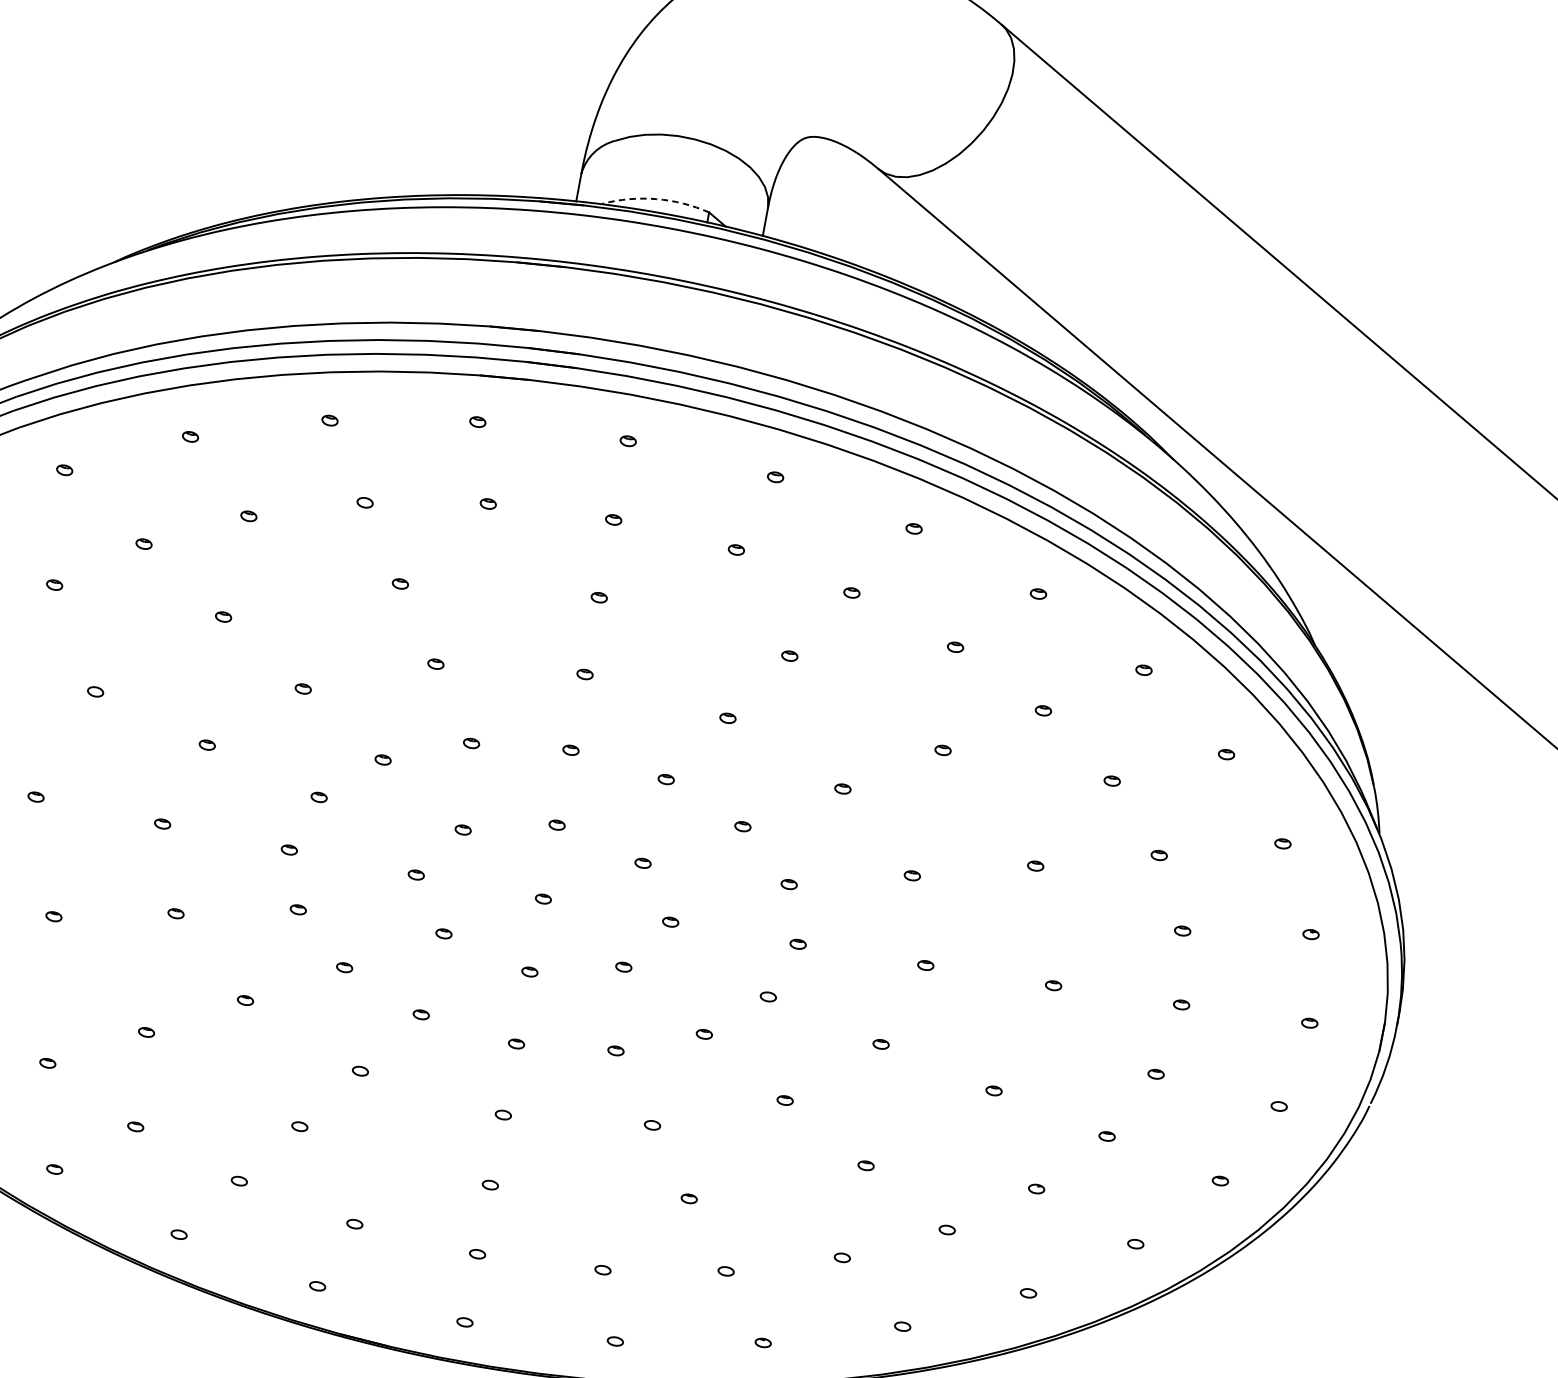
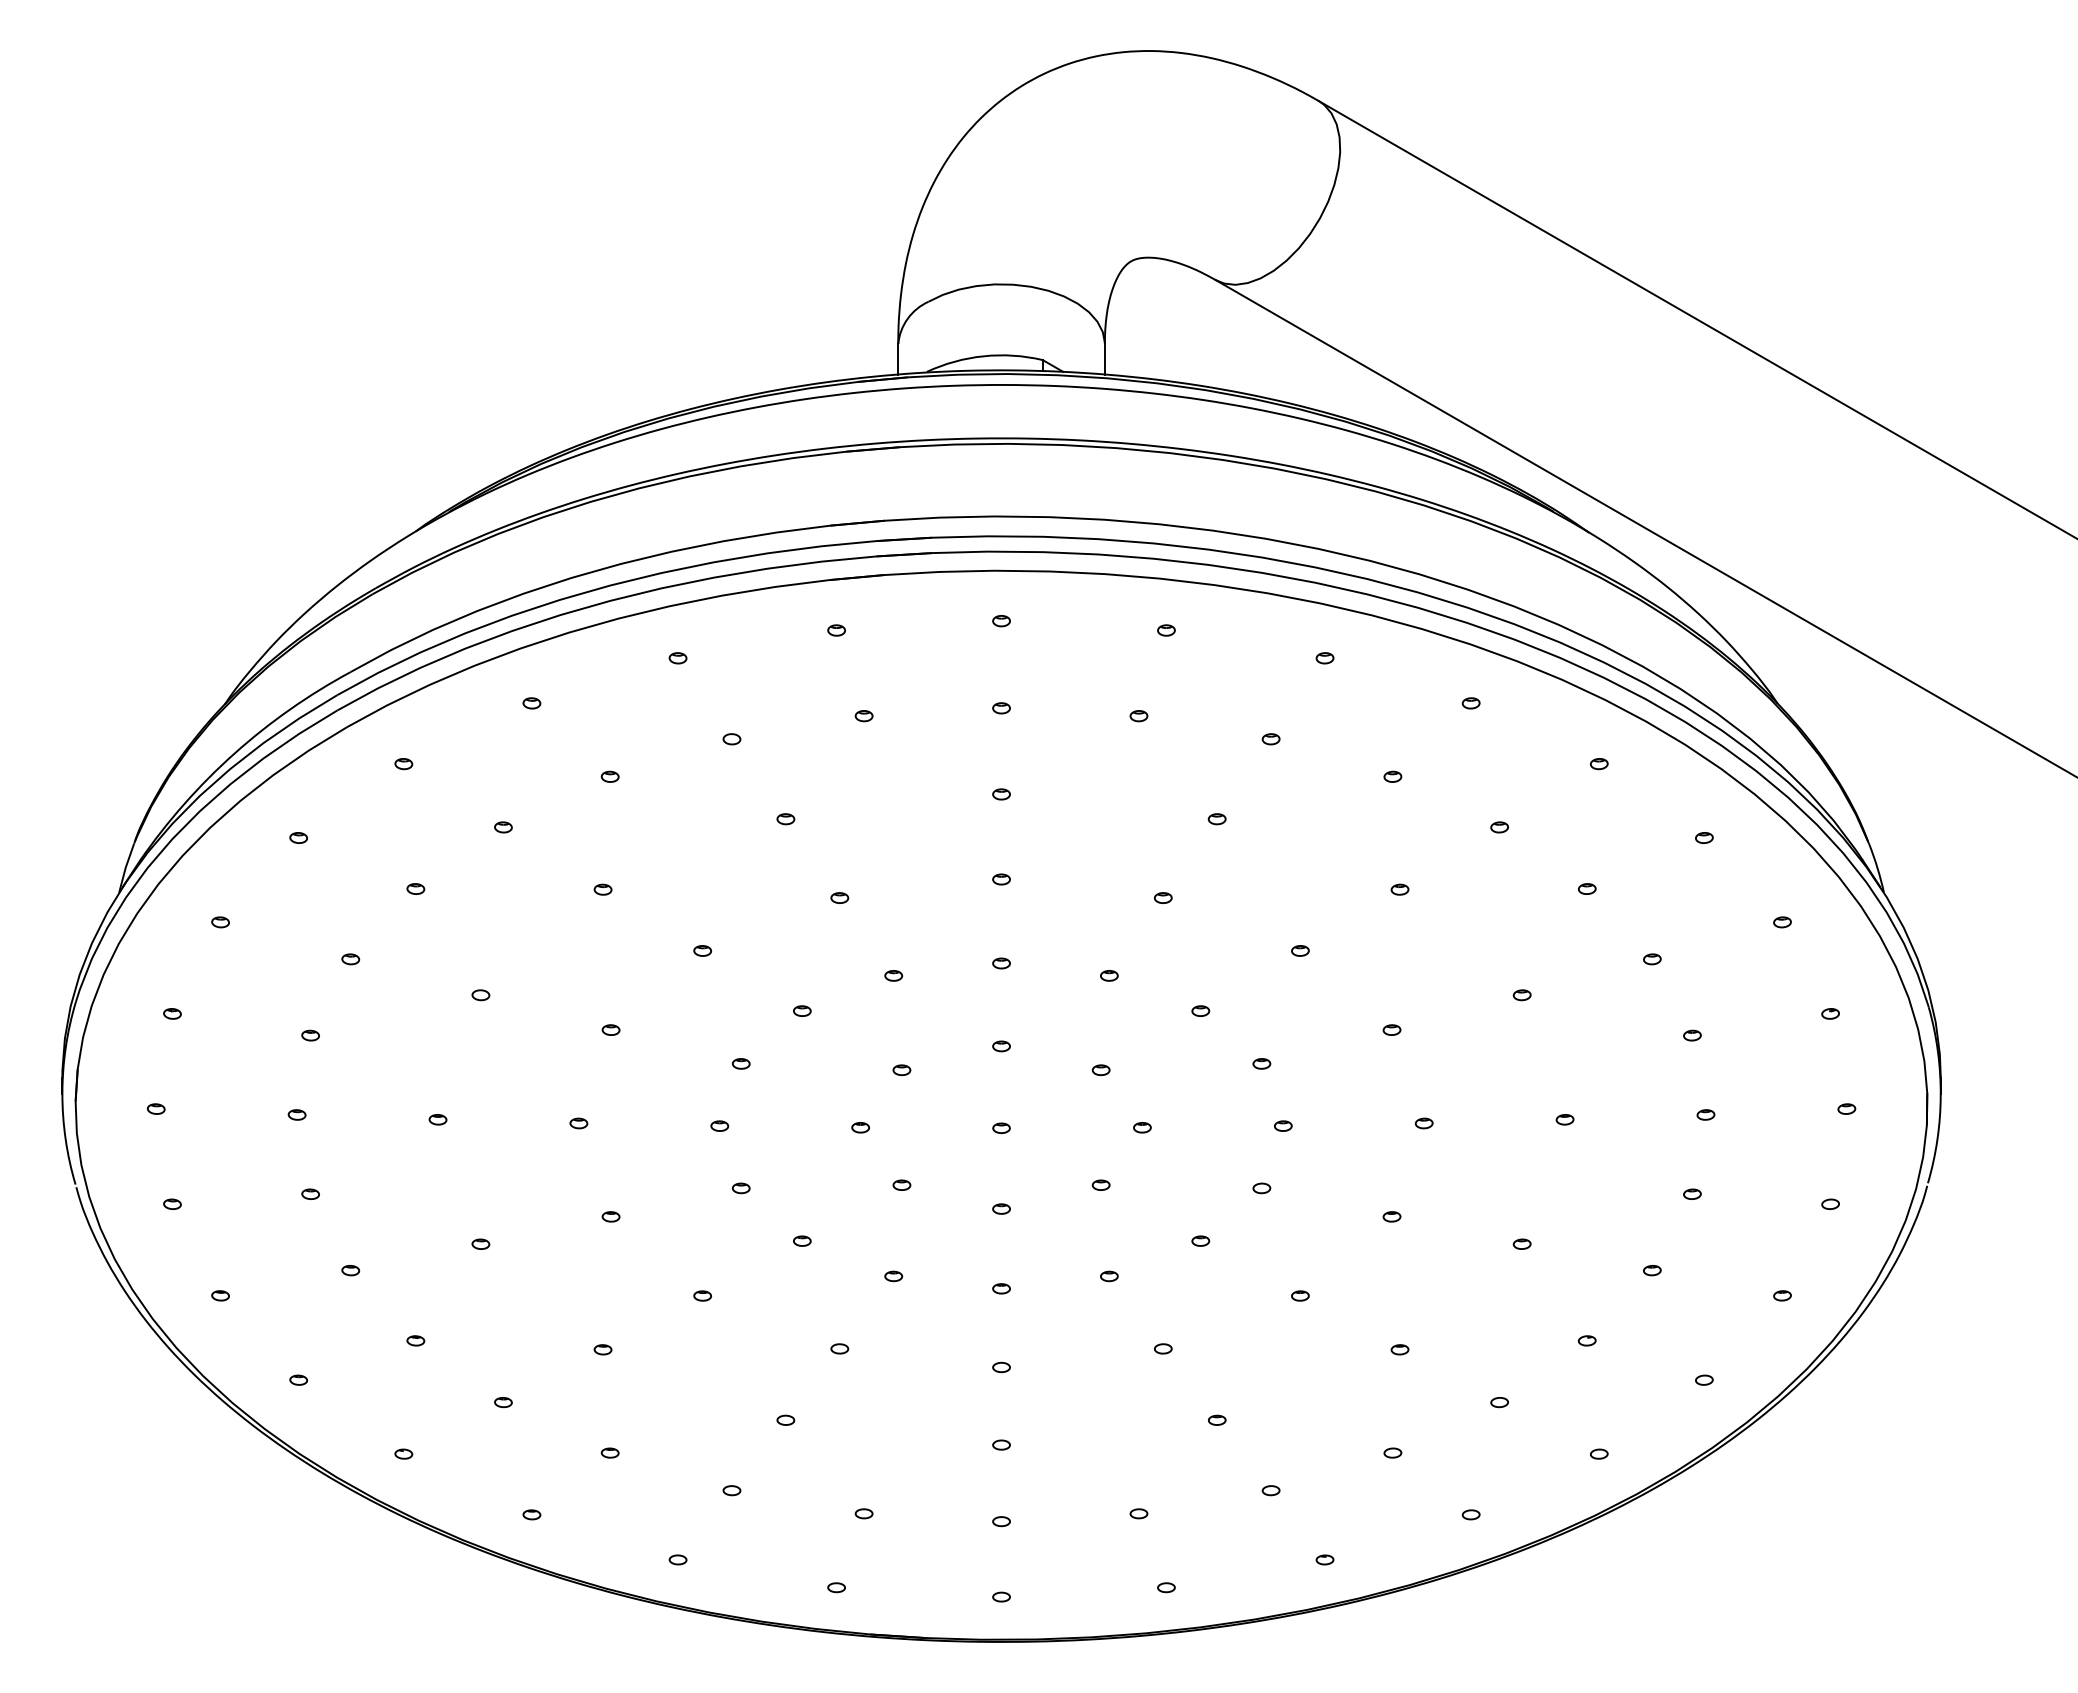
arc: (656, 199) -> (983, 356), dashed -> solid

